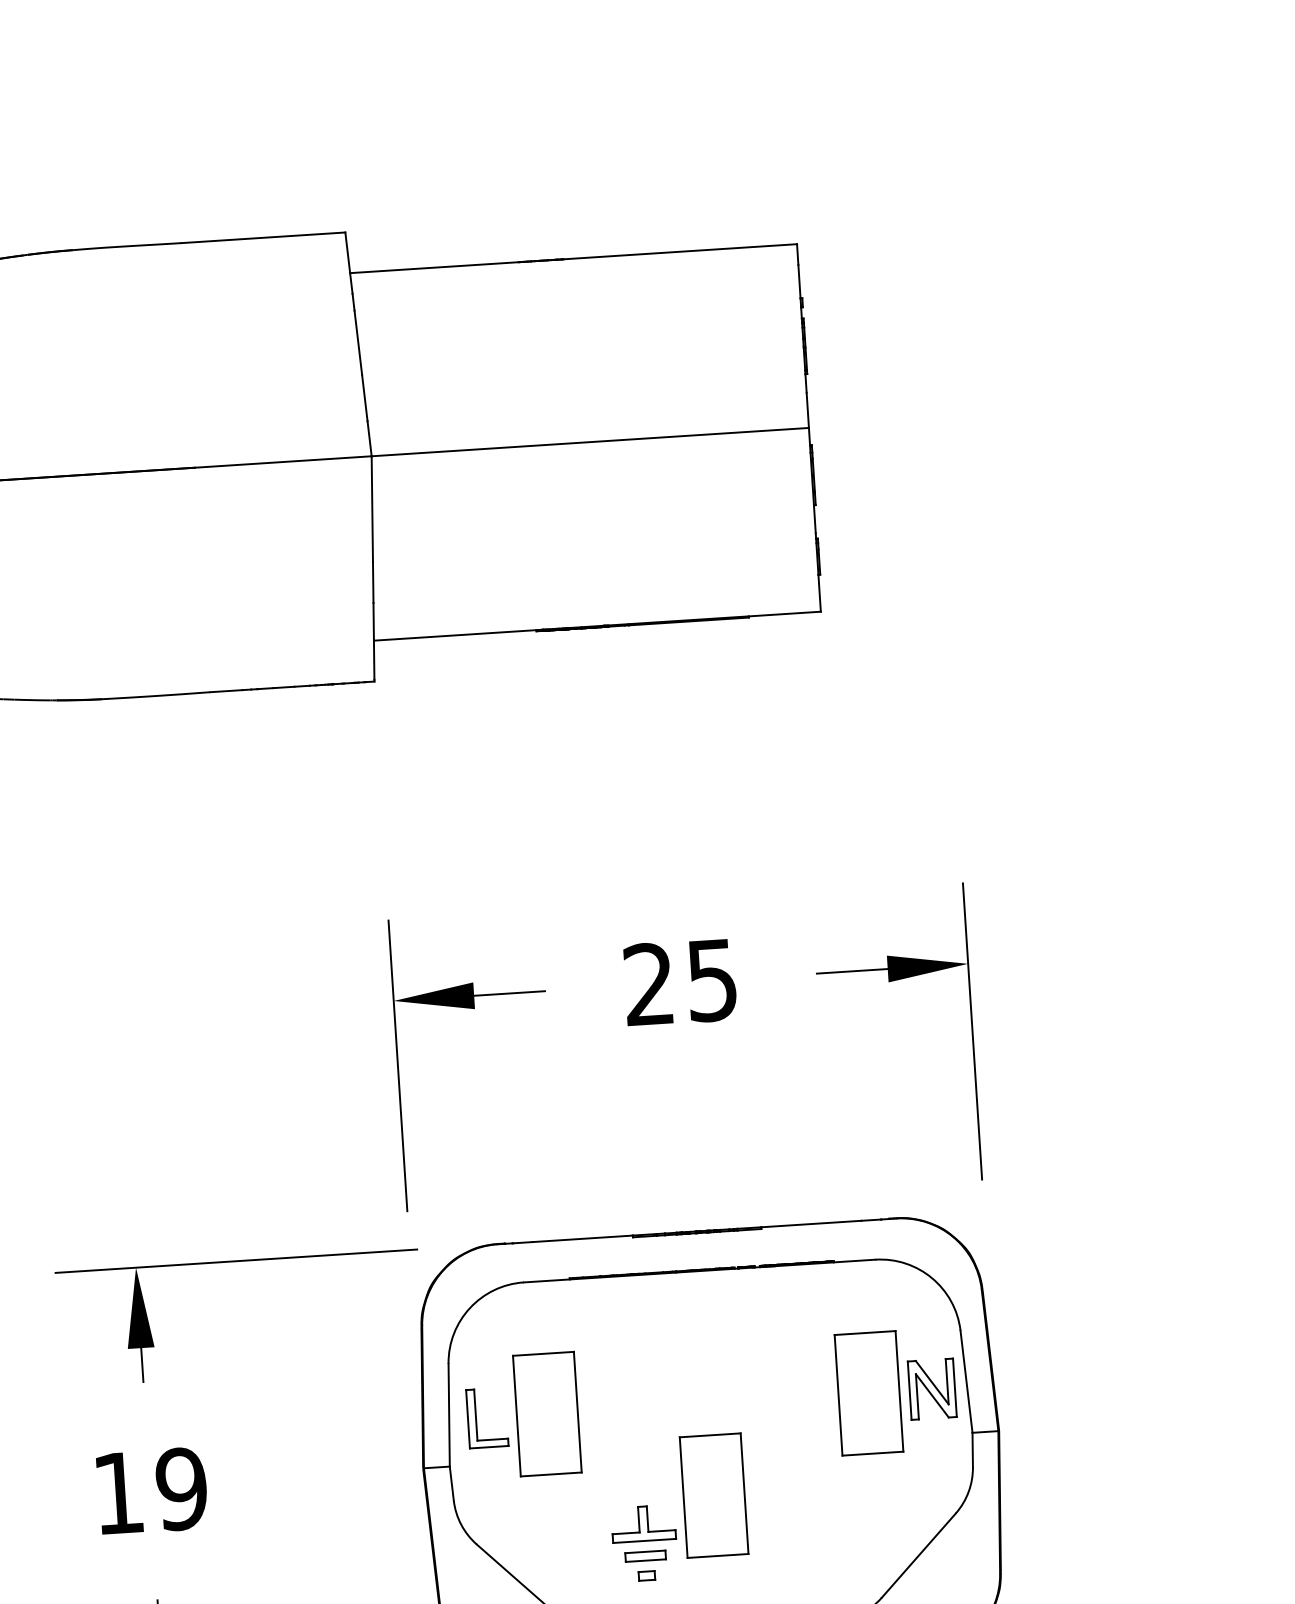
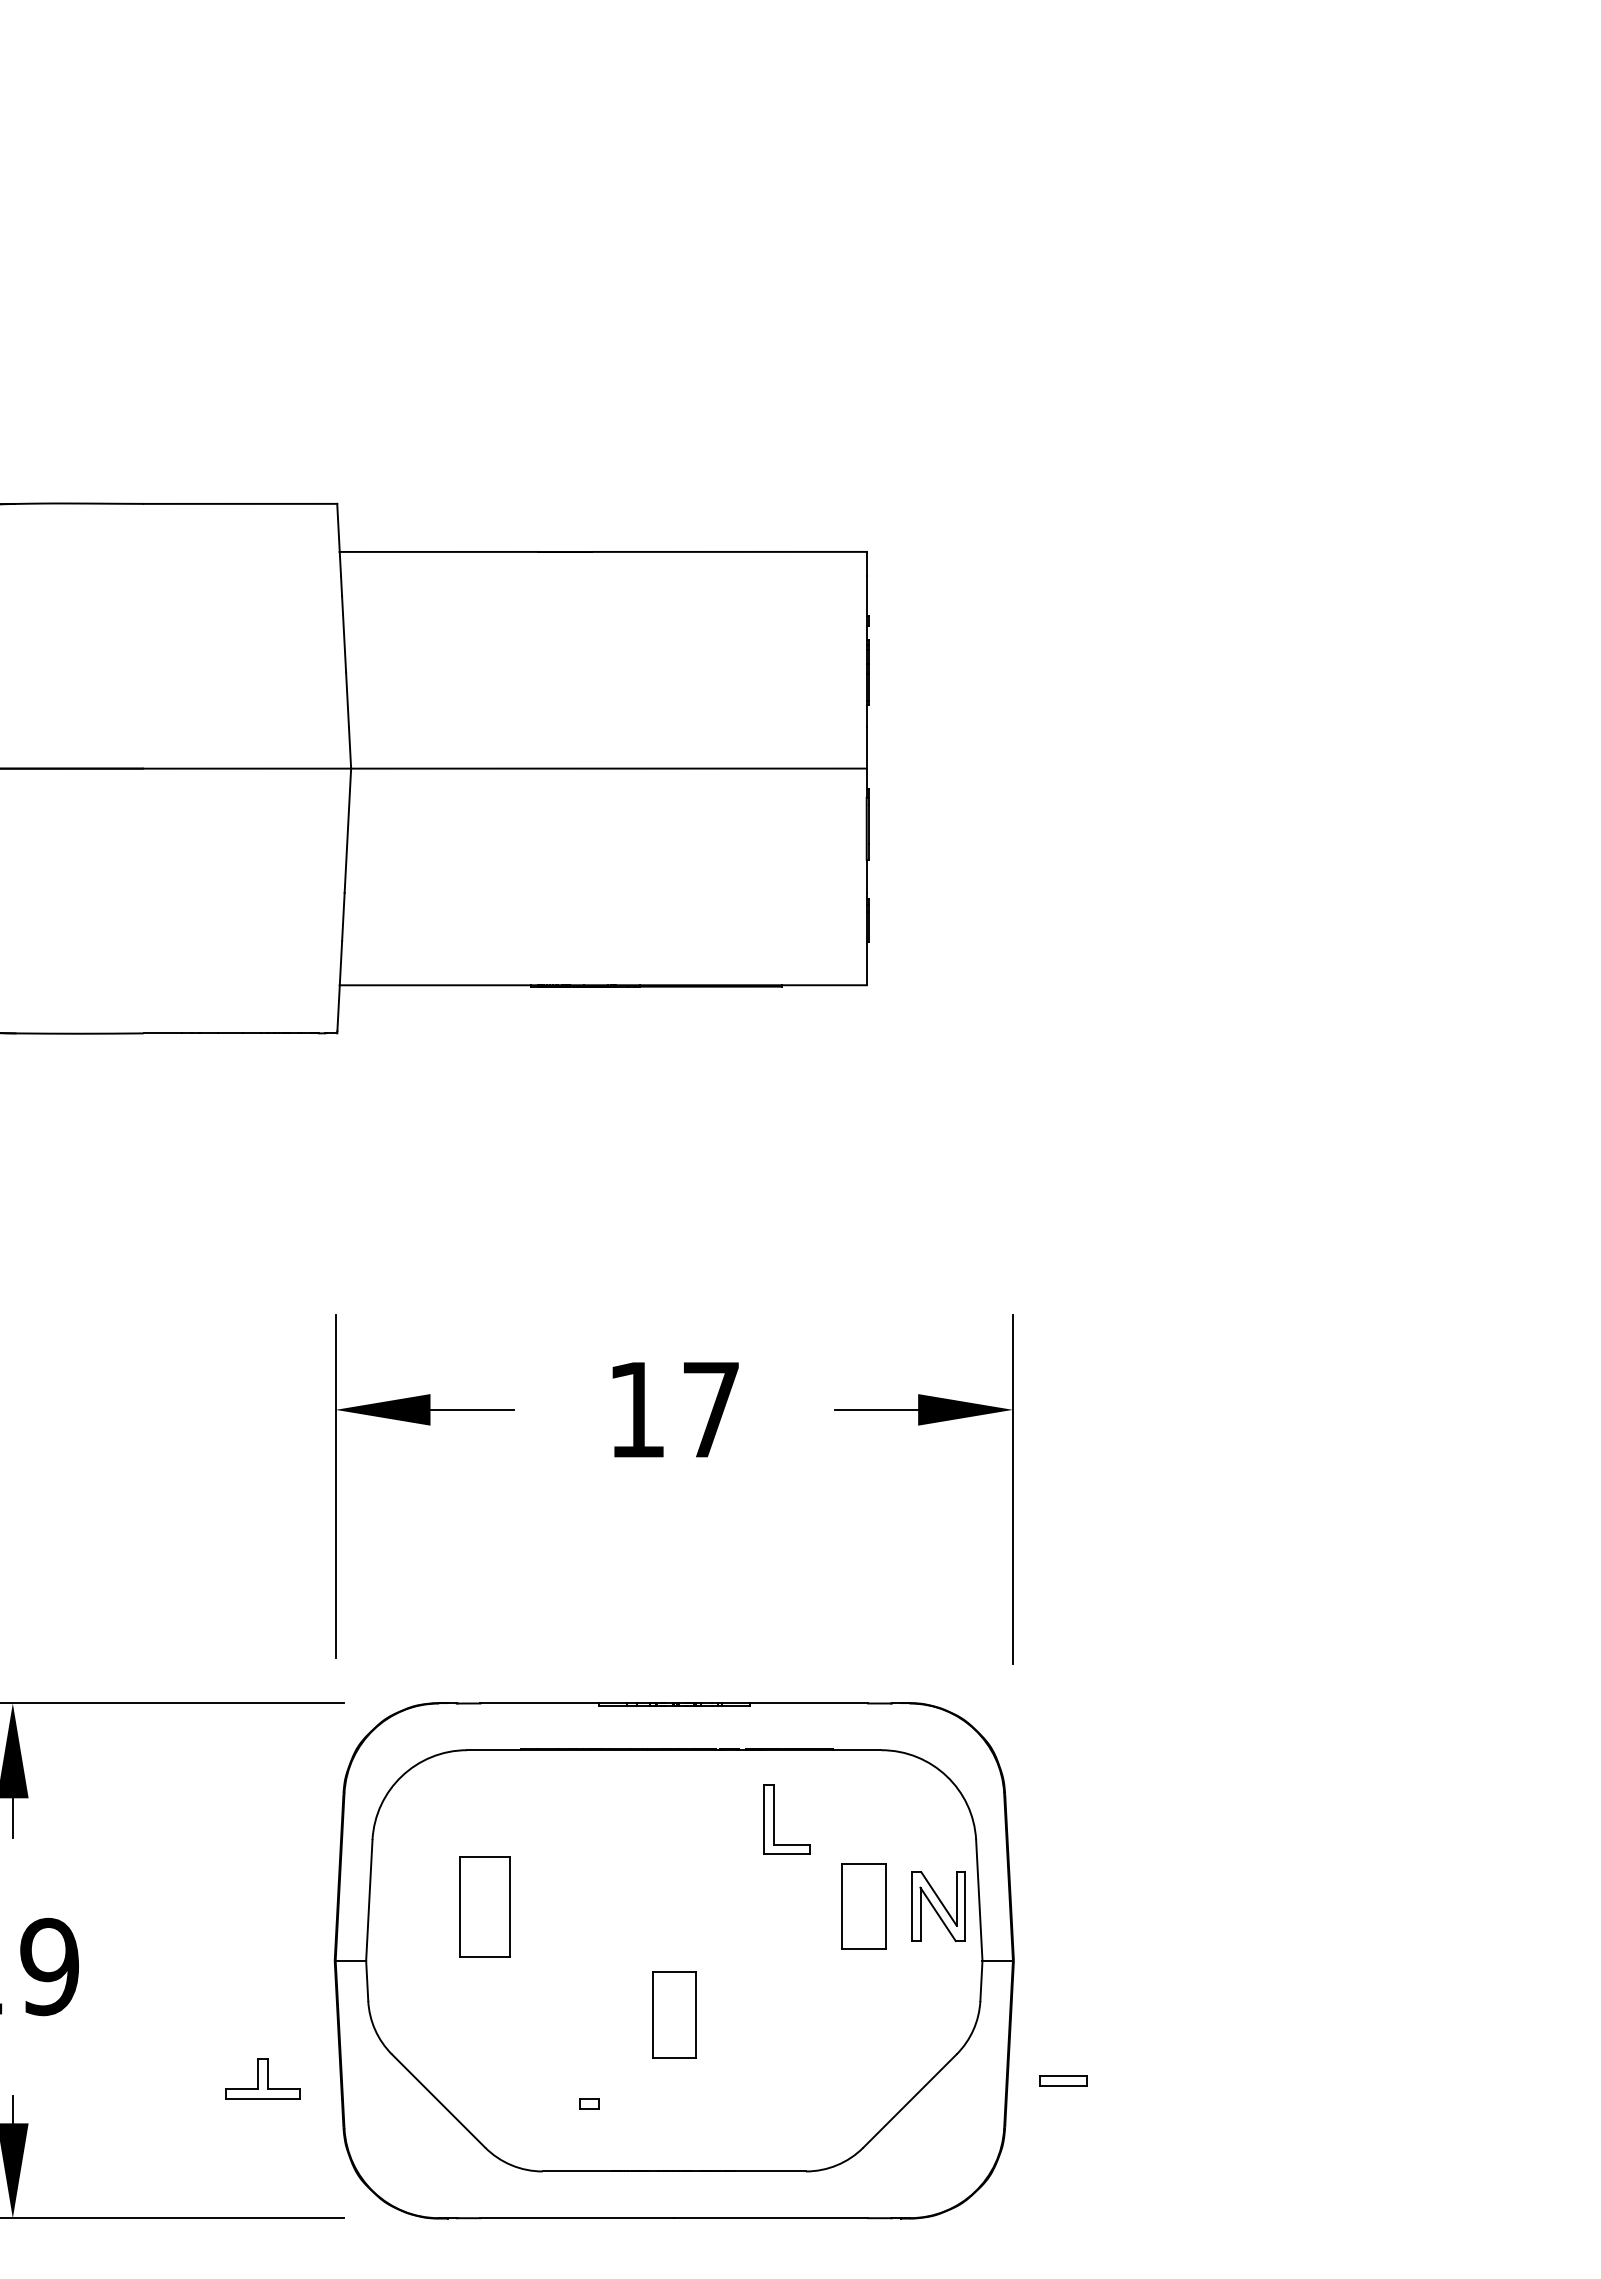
text: (680, 982) -> (673, 1409), 25 -> 17
part: (868, 1393) -> (863, 1906), size x0.6
part: (547, 1414) -> (484, 1906), size x0.7
part: (476, 1418) -> (774, 1819), moved
part: (713, 1495) -> (673, 2014), size x0.6
part: (642, 1523) -> (262, 2078), moved
part: (645, 1555) -> (1063, 2080), moved

